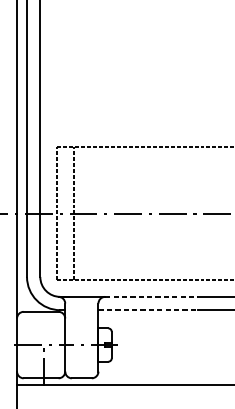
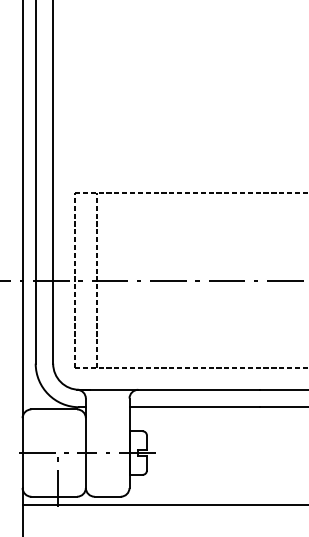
line: (151, 296) -> (199, 389), dashed -> solid
line: (148, 310) -> (195, 407), dashed -> solid

